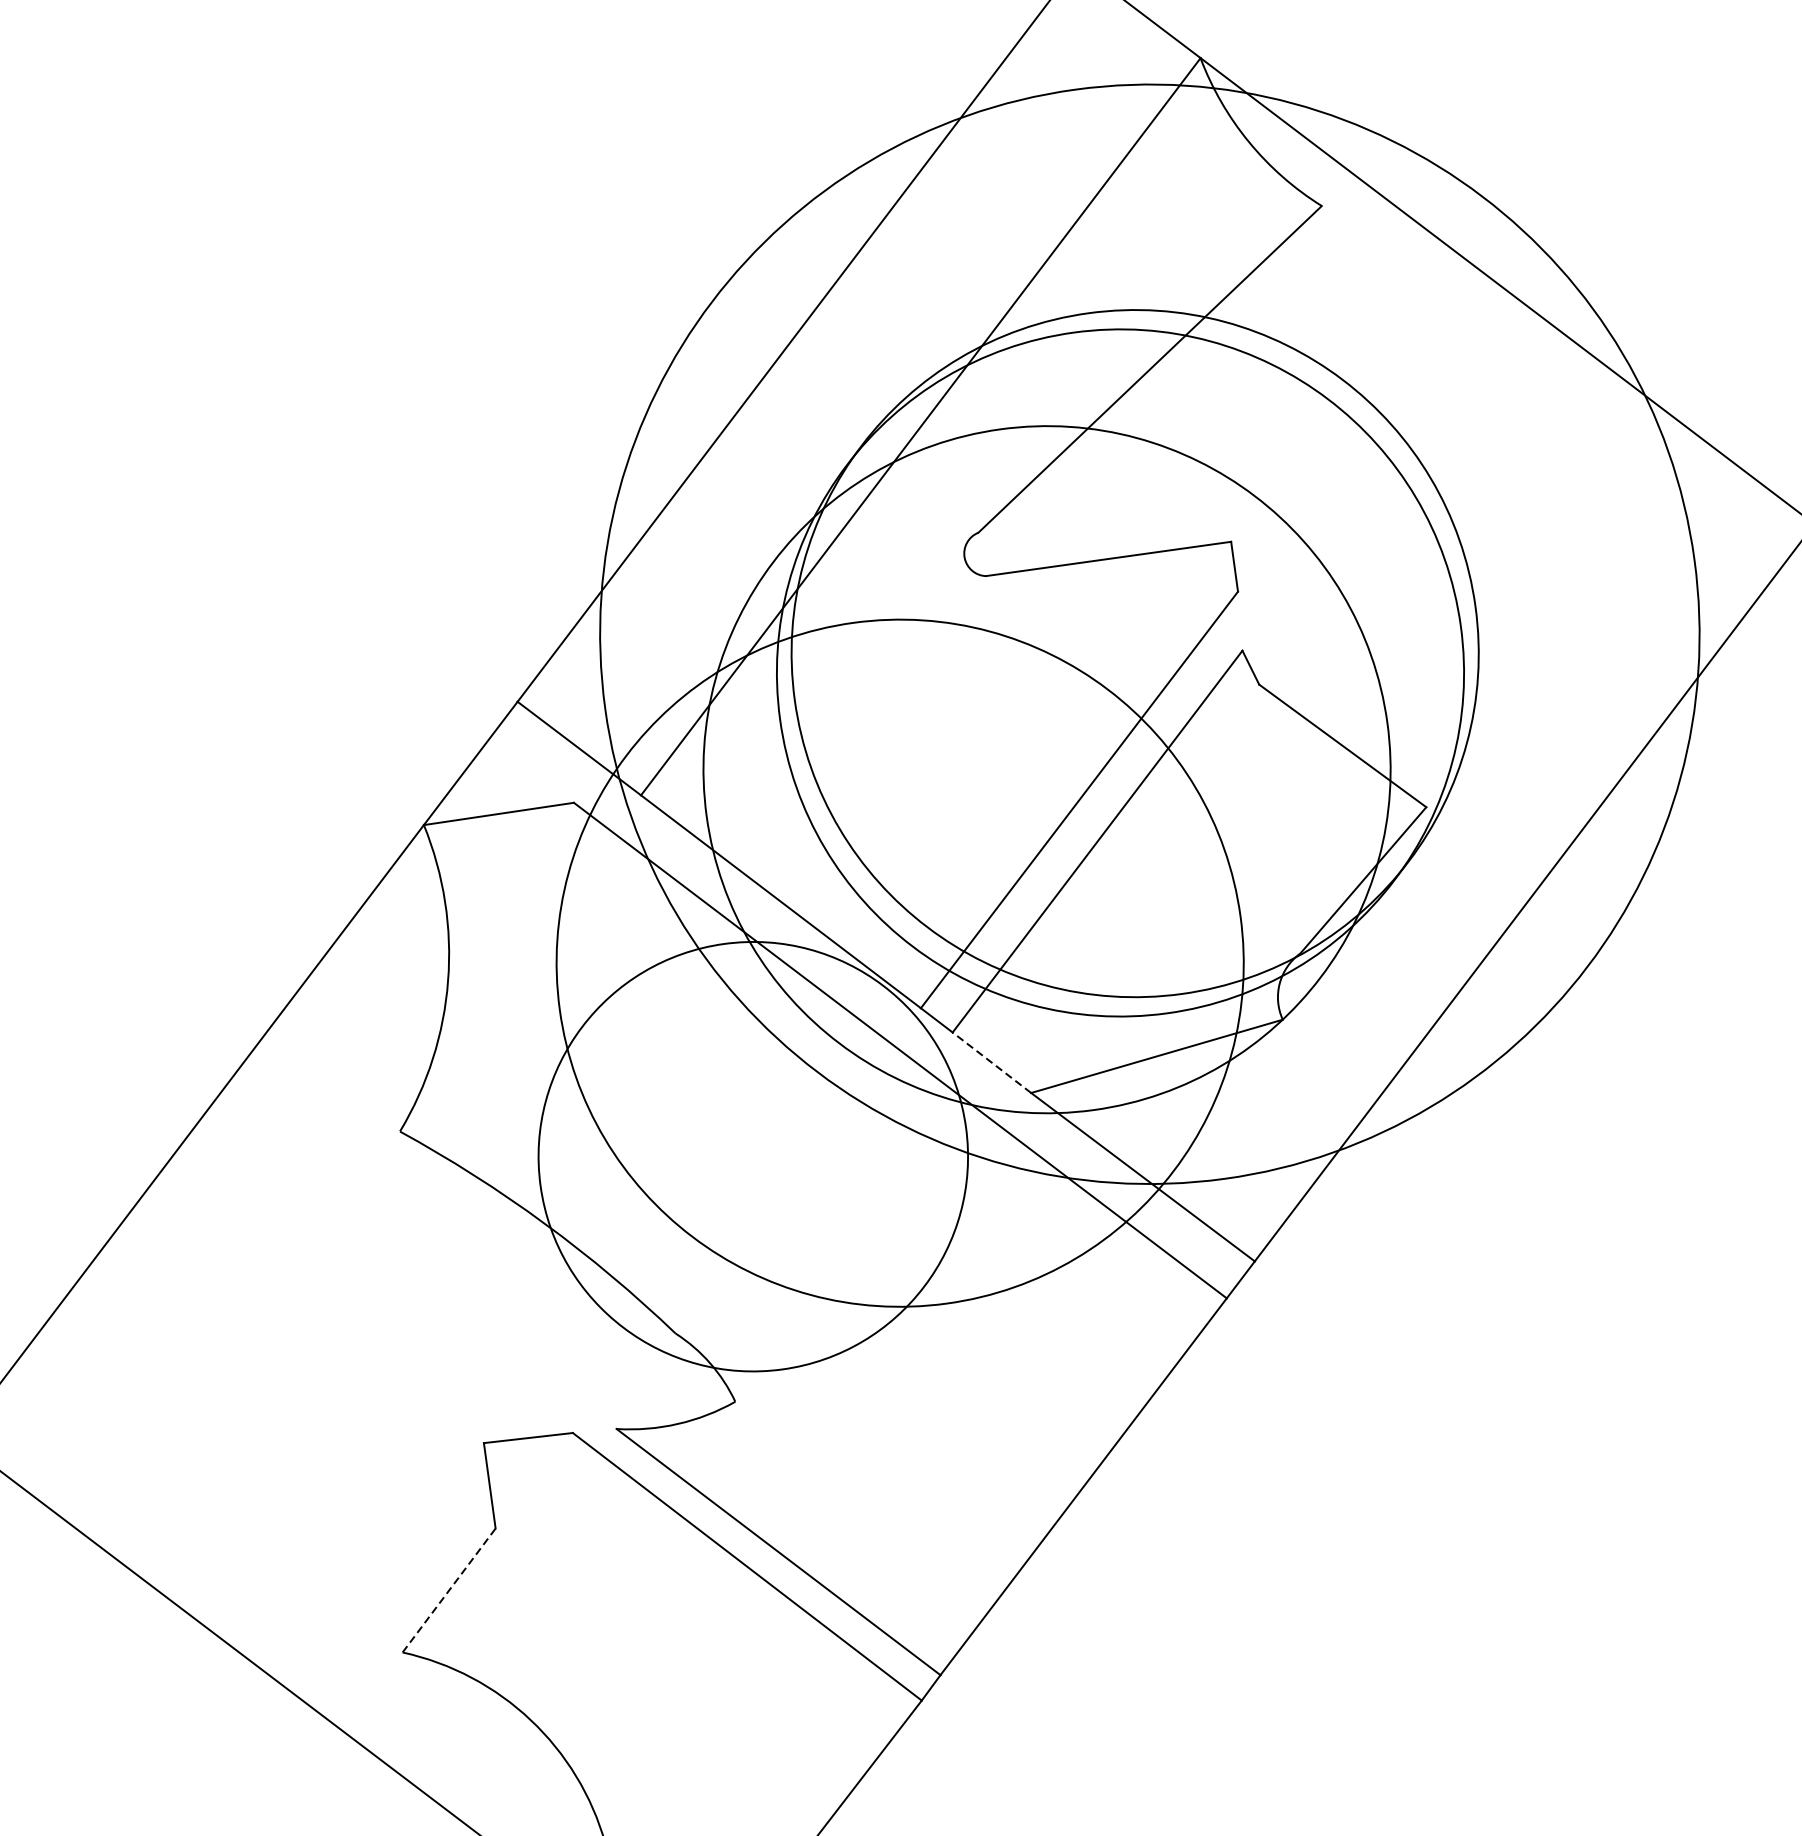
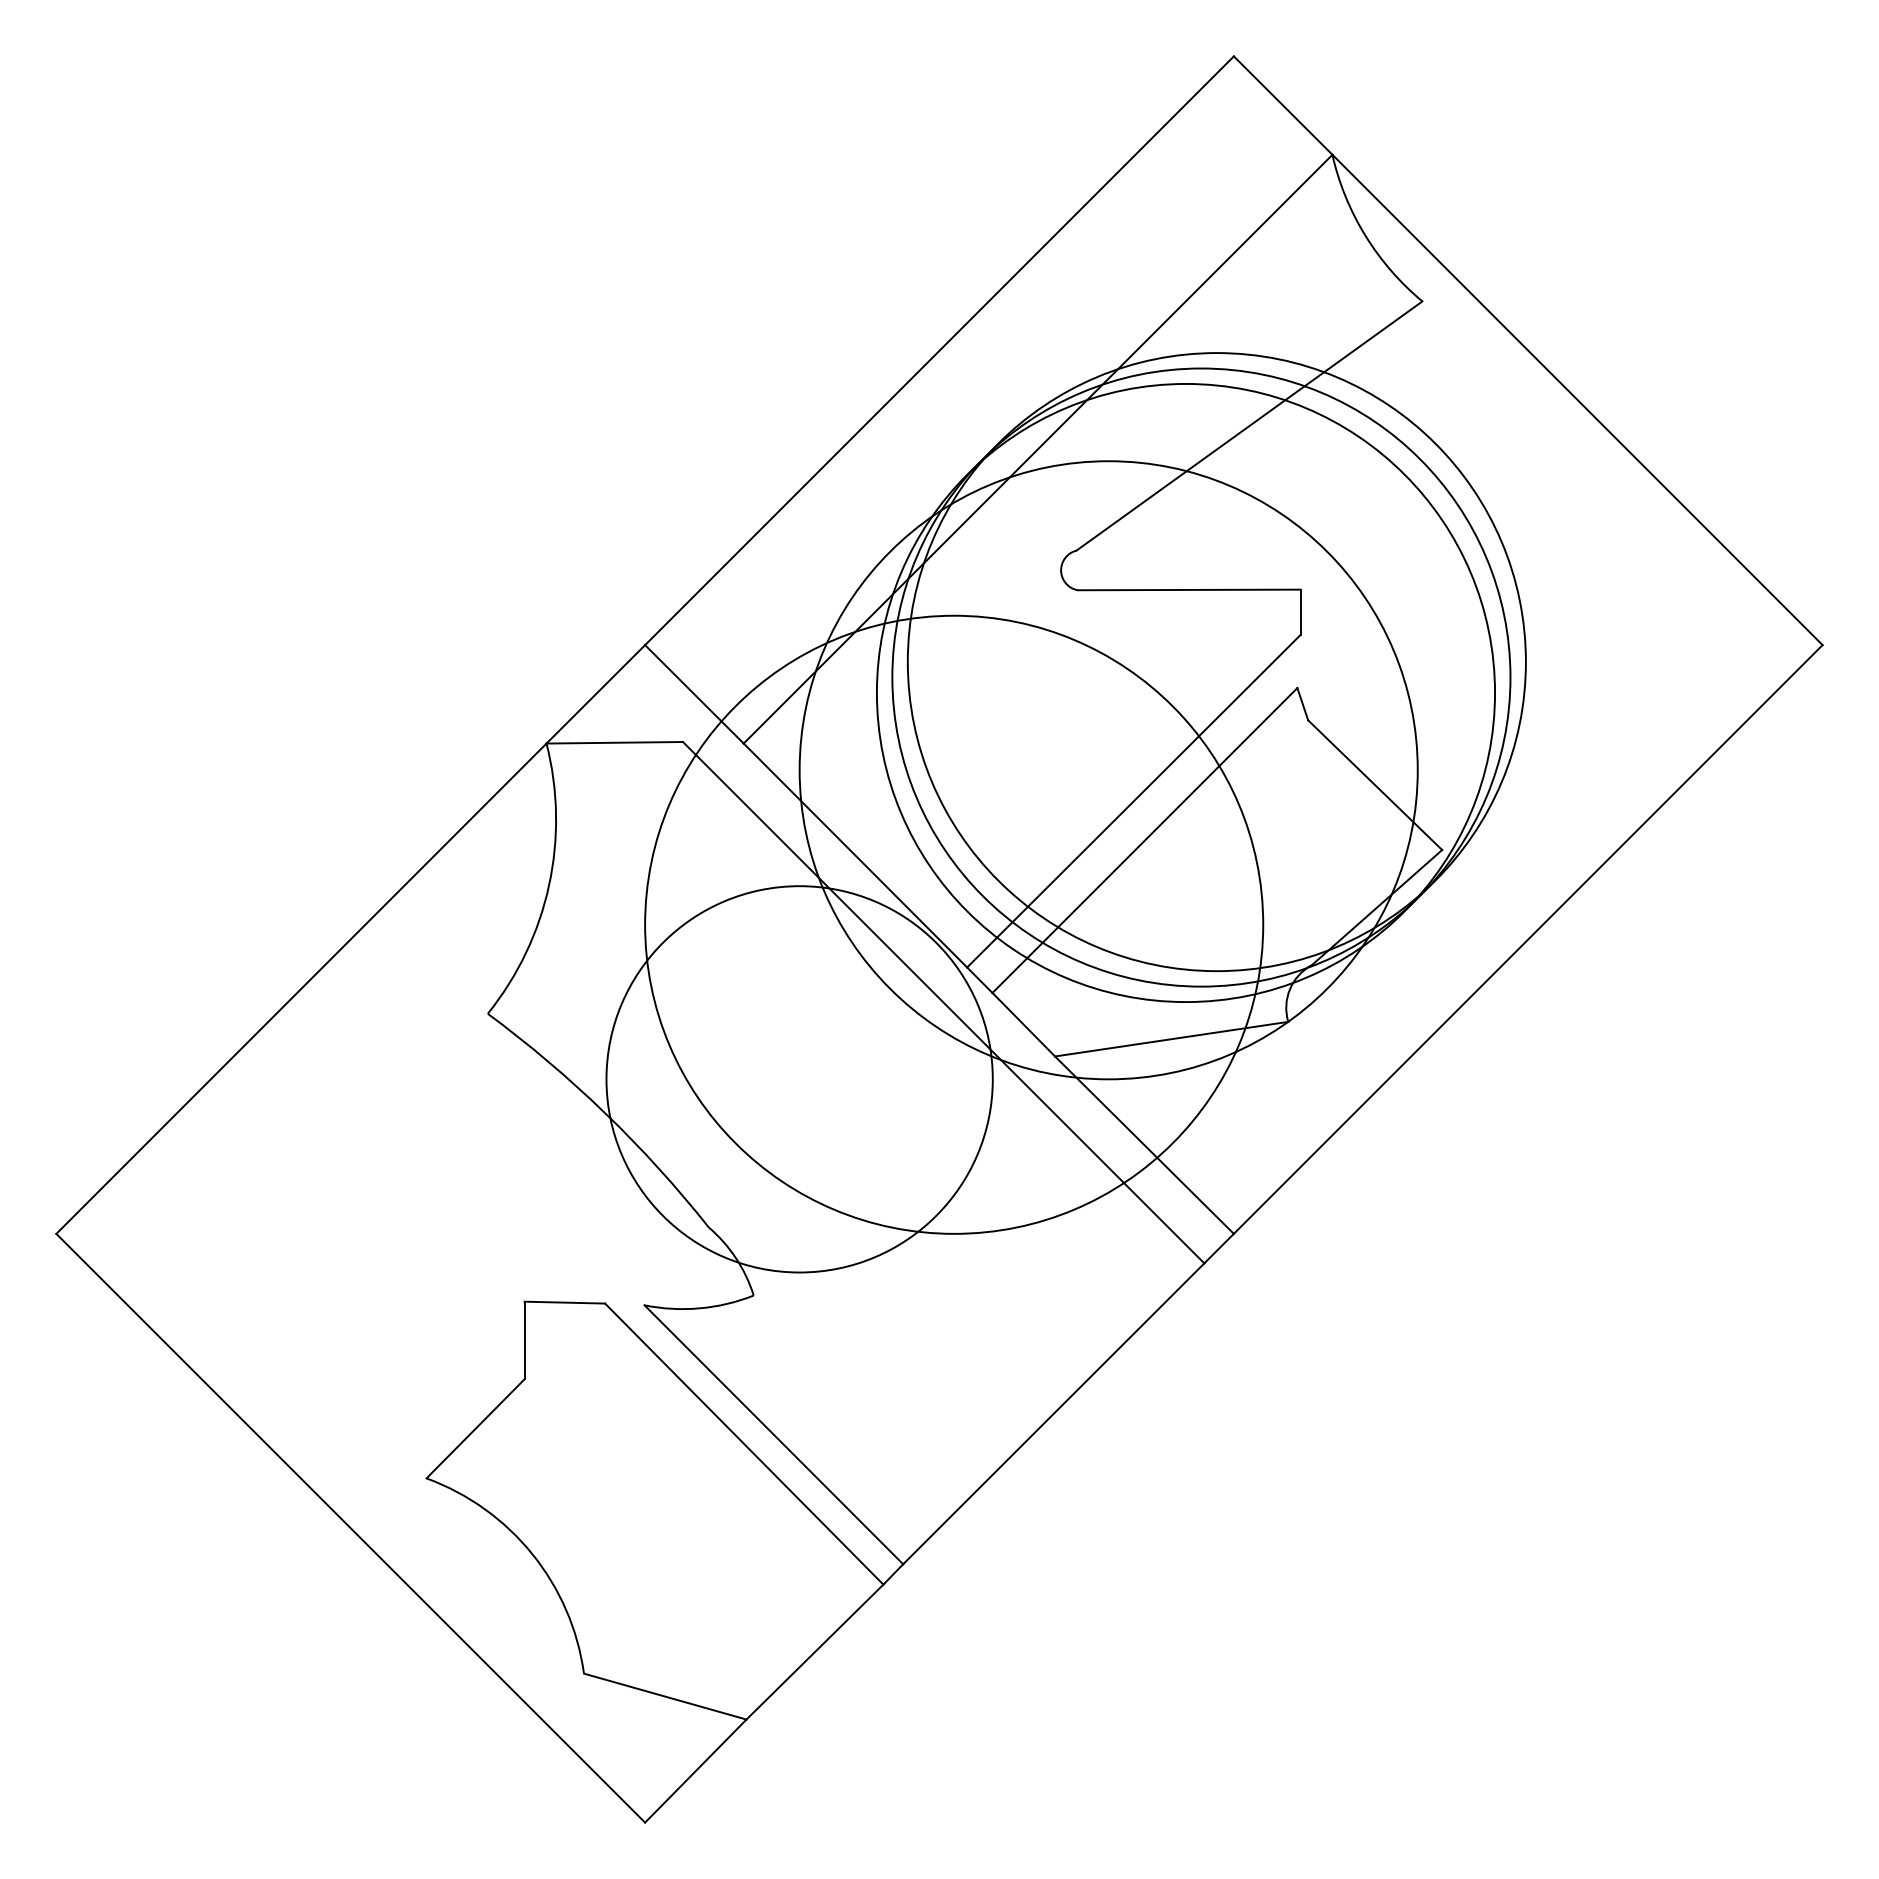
circle: (1149, 634) -> (1216, 662), size x0.62
line: (991, 1062) -> (1023, 1024), dashed -> solid
line: (449, 1590) -> (475, 1428), dashed -> solid

